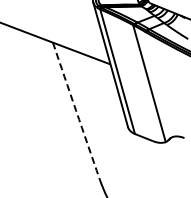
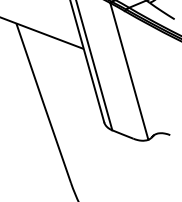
arc: (76, 110) -> (43, 102), dashed -> solid

